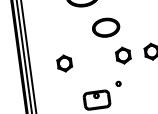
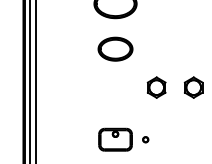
part: (106, 27) -> (115, 48), moved
part: (64, 63) -> (80, 87), removed
part: (118, 83) -> (145, 139), moved

